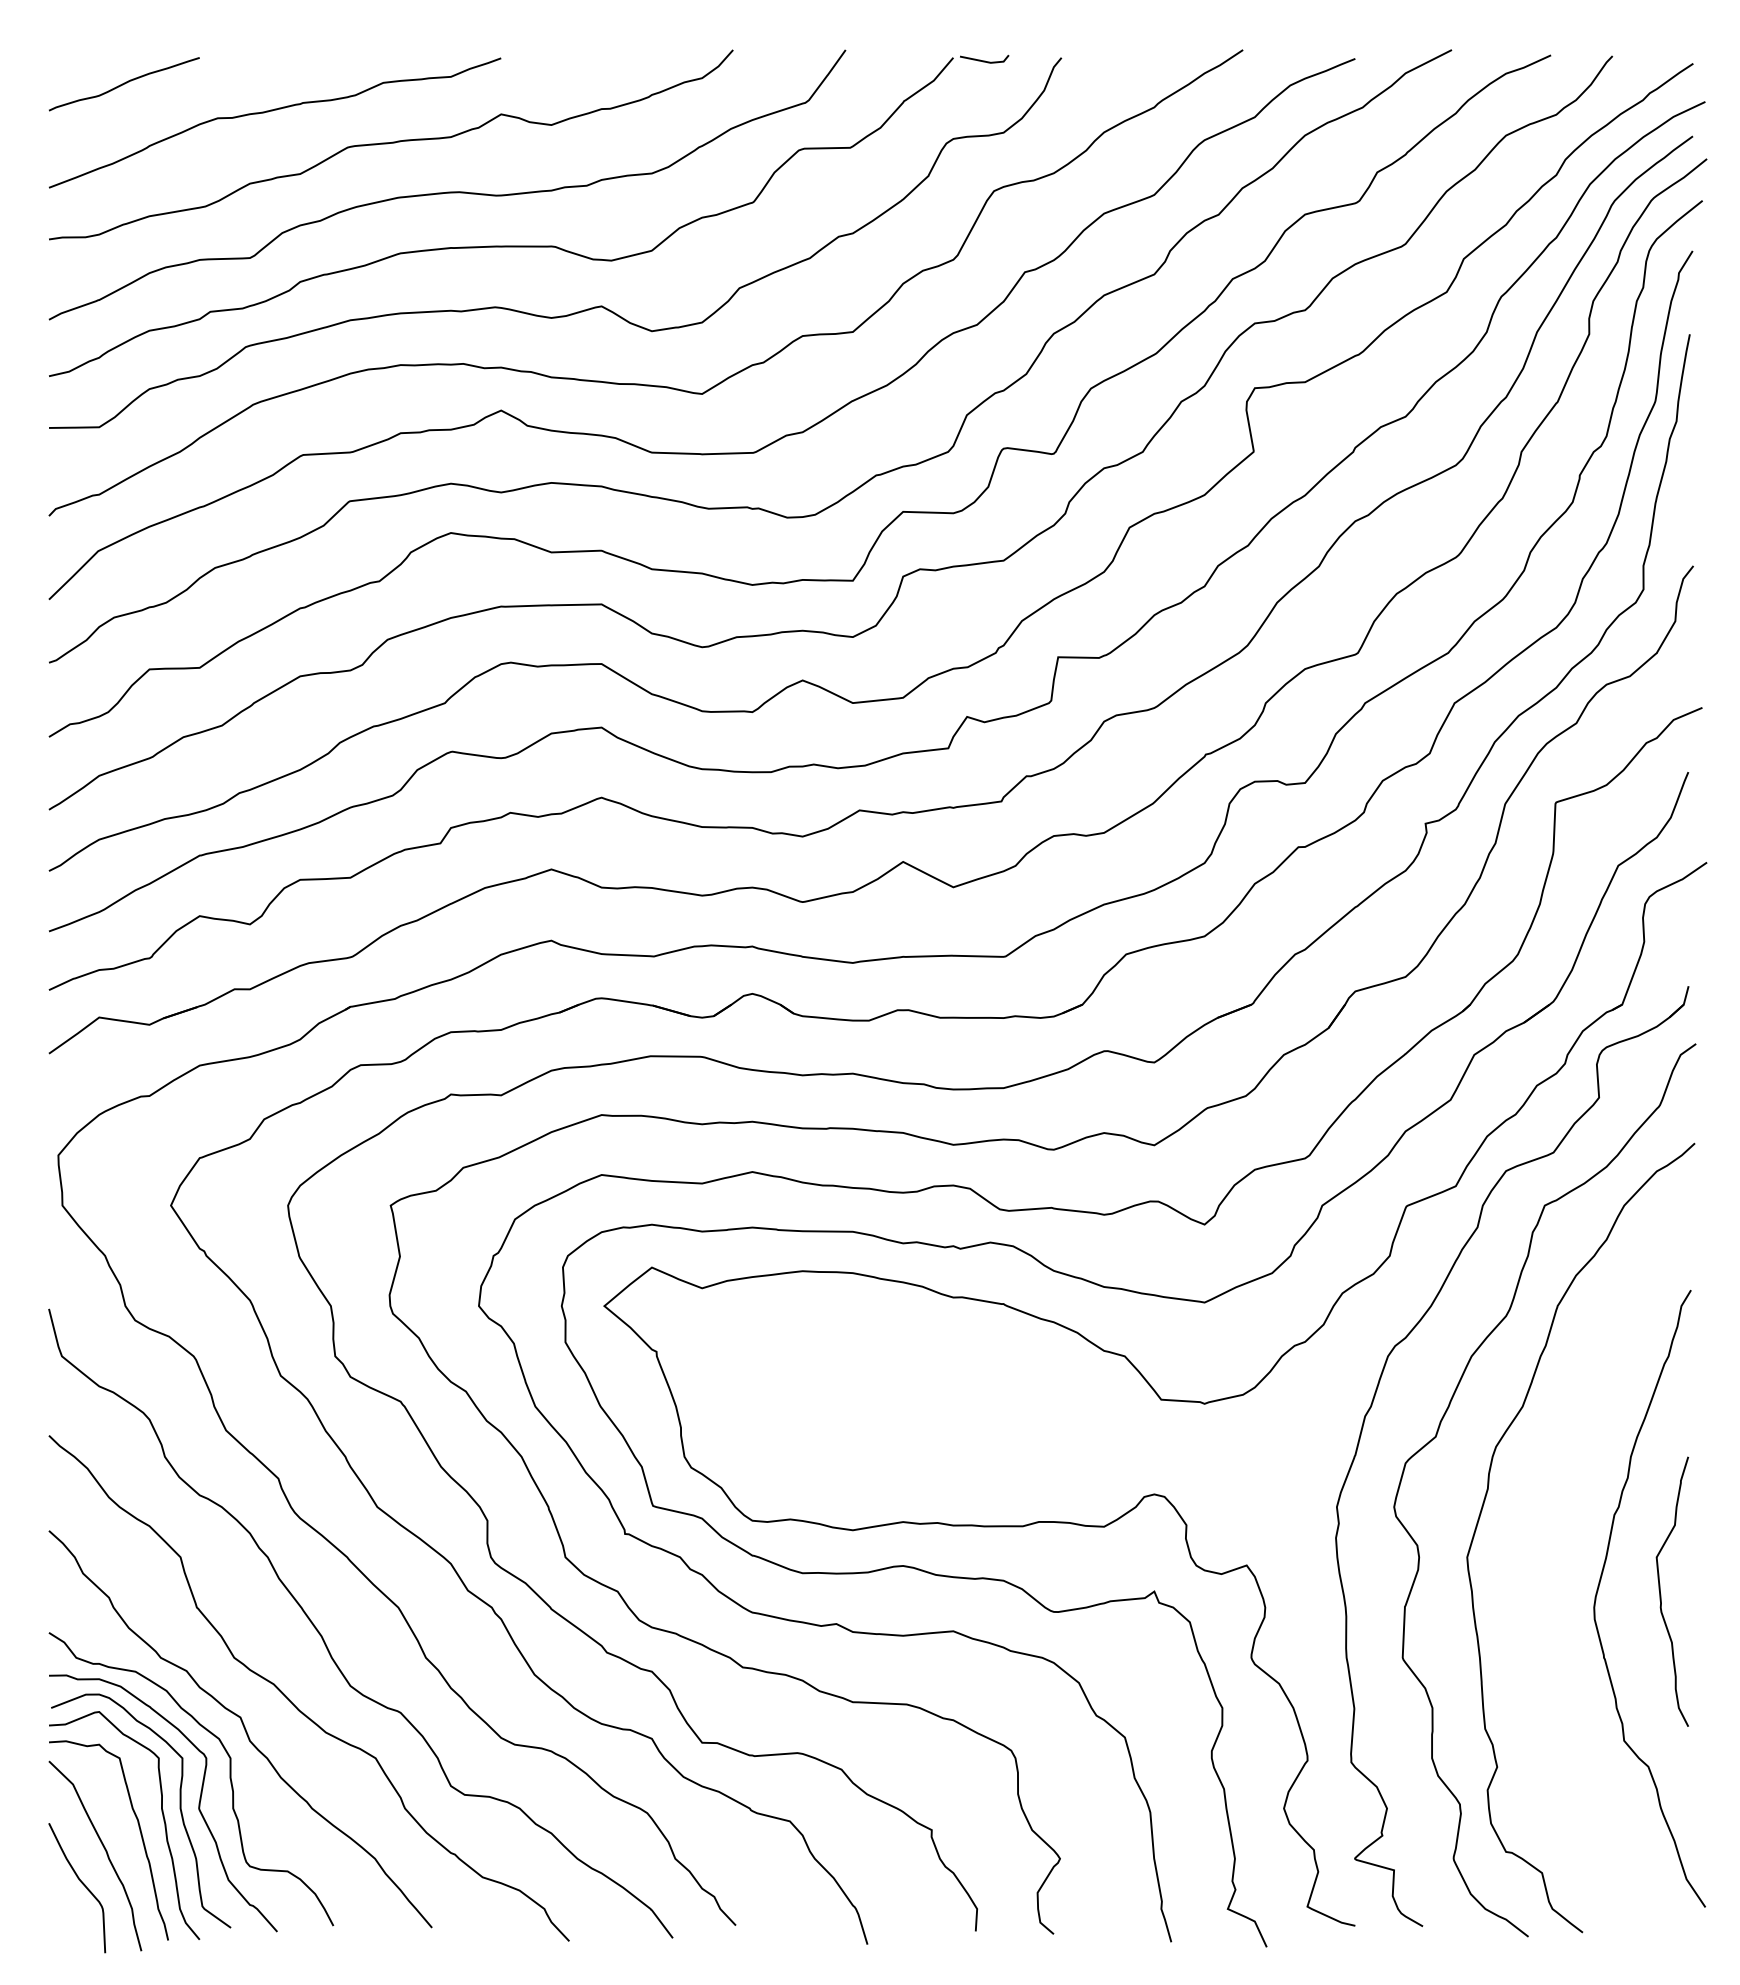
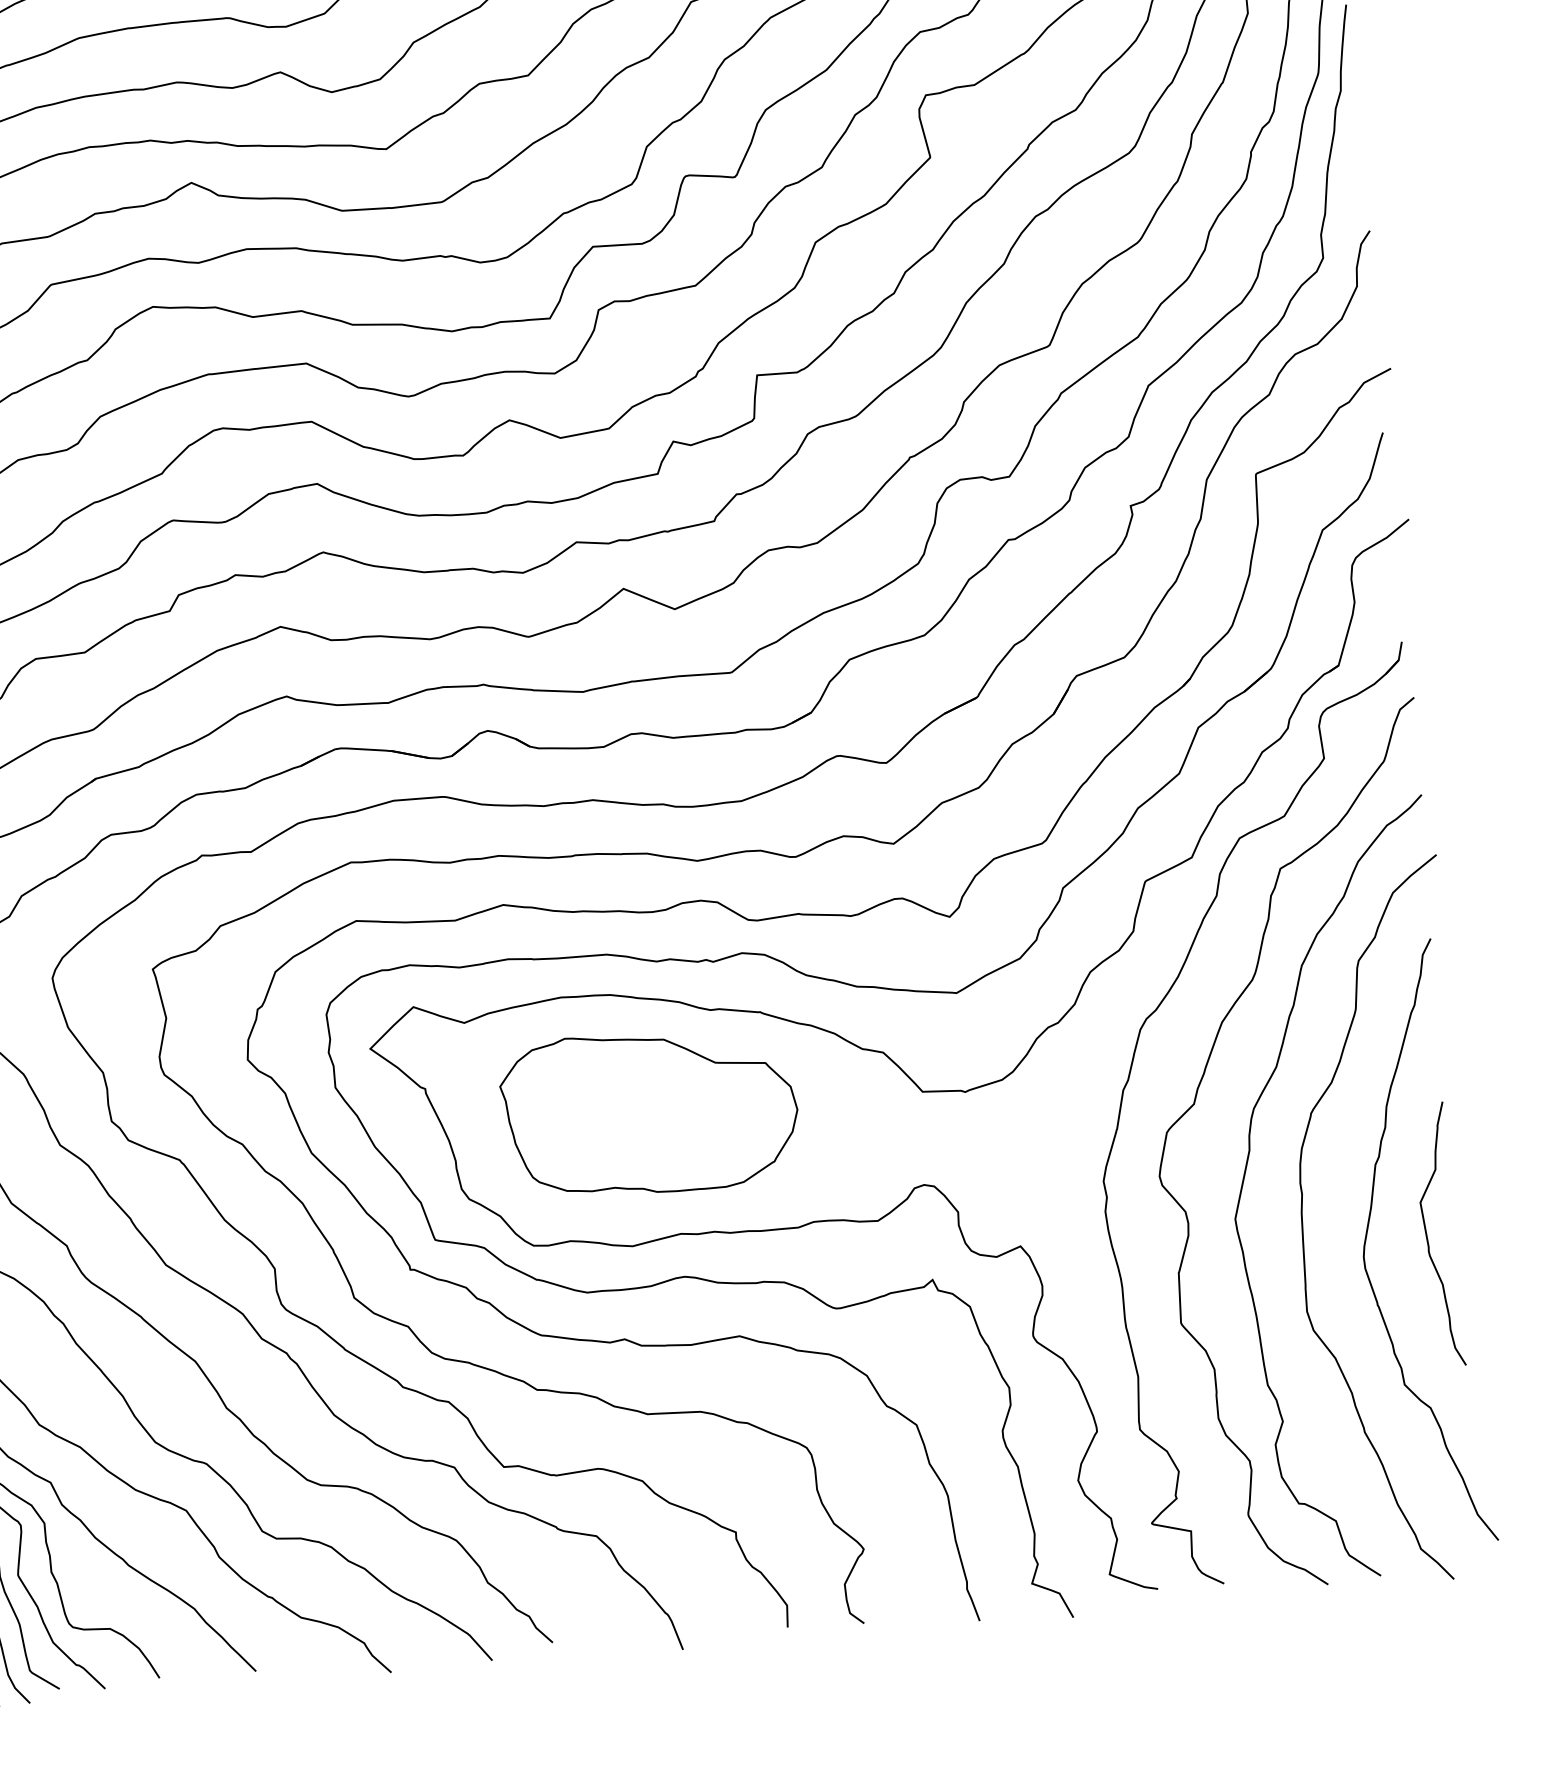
part: (882, 1395) -> (649, 1112), added
curve: (1535, 1574) -> (1303, 1229), added

